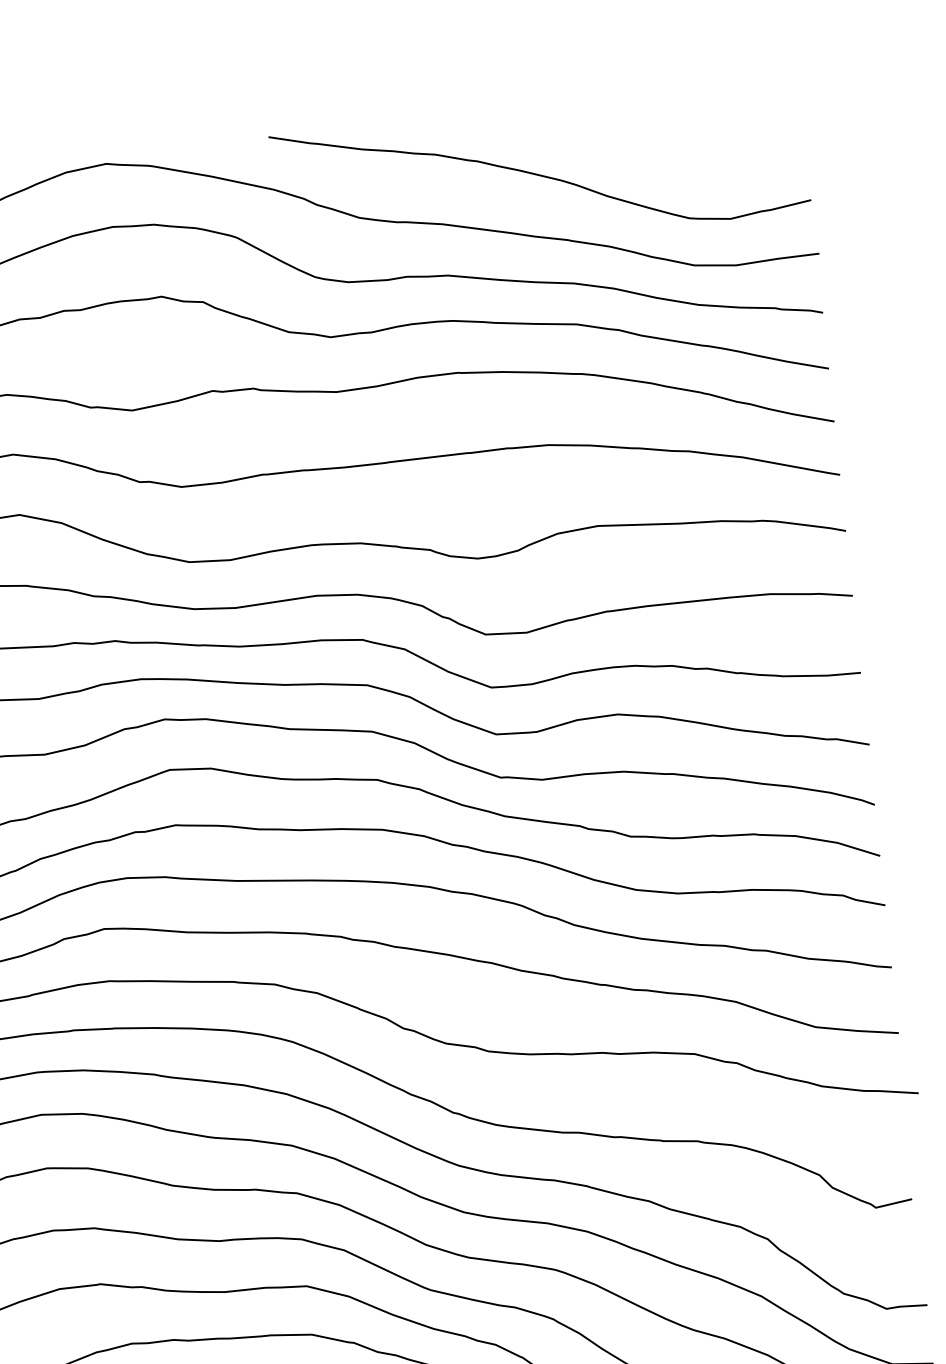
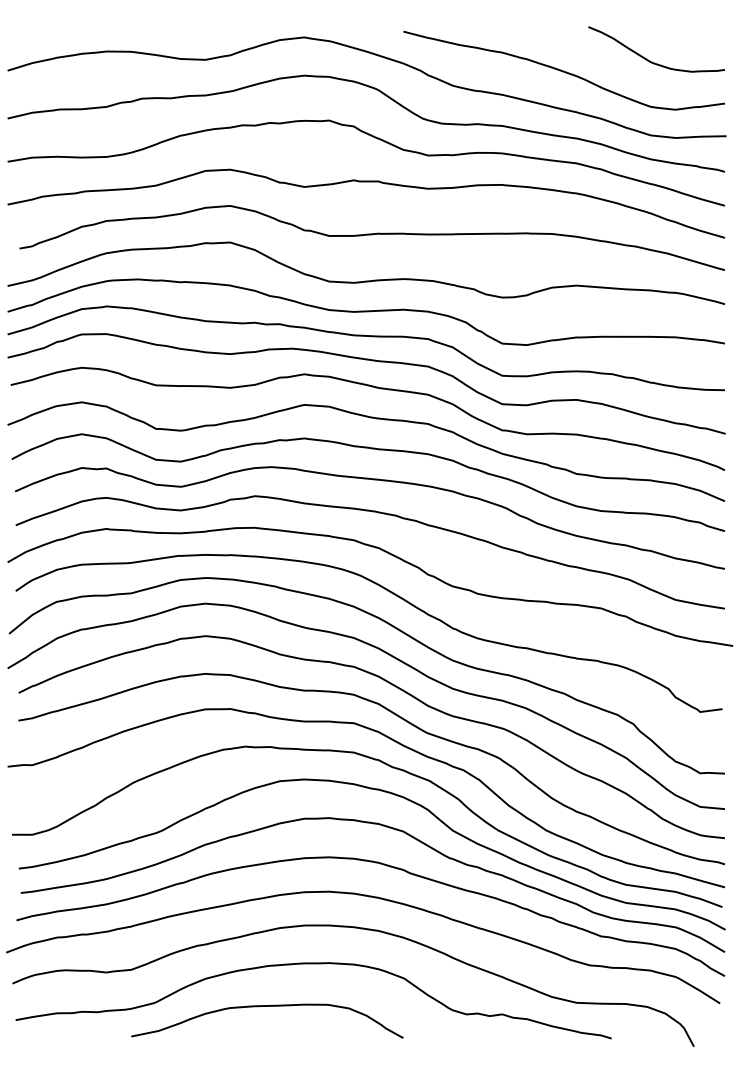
curve: (680, 141) -> (650, 60), added

